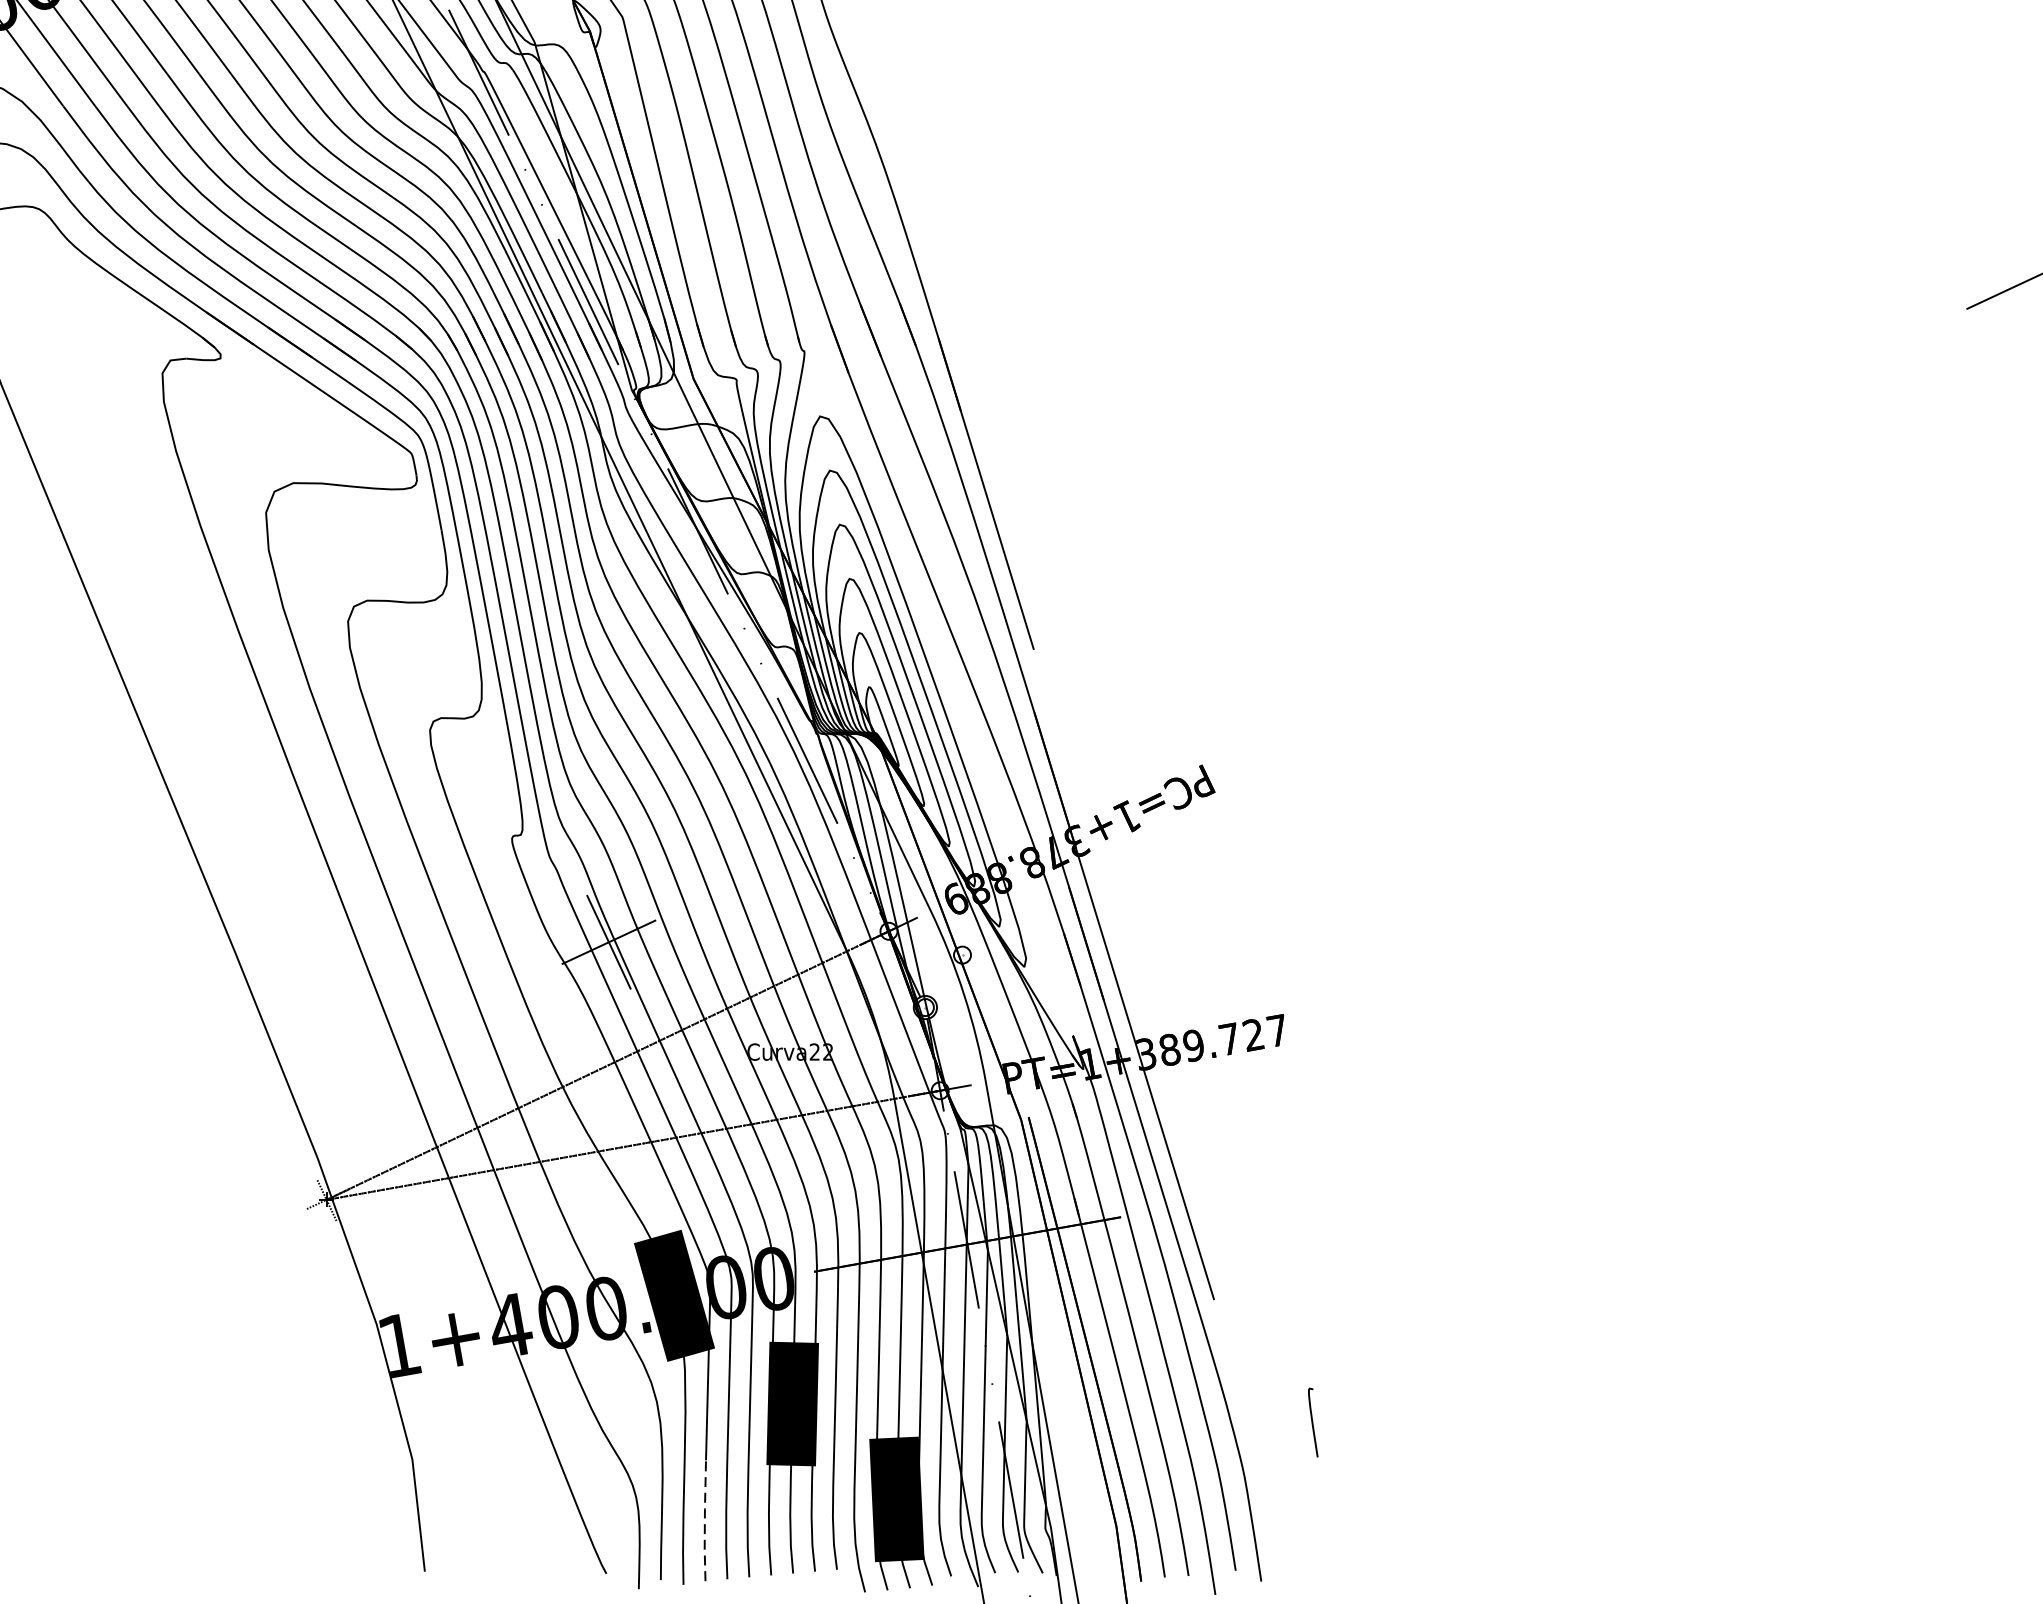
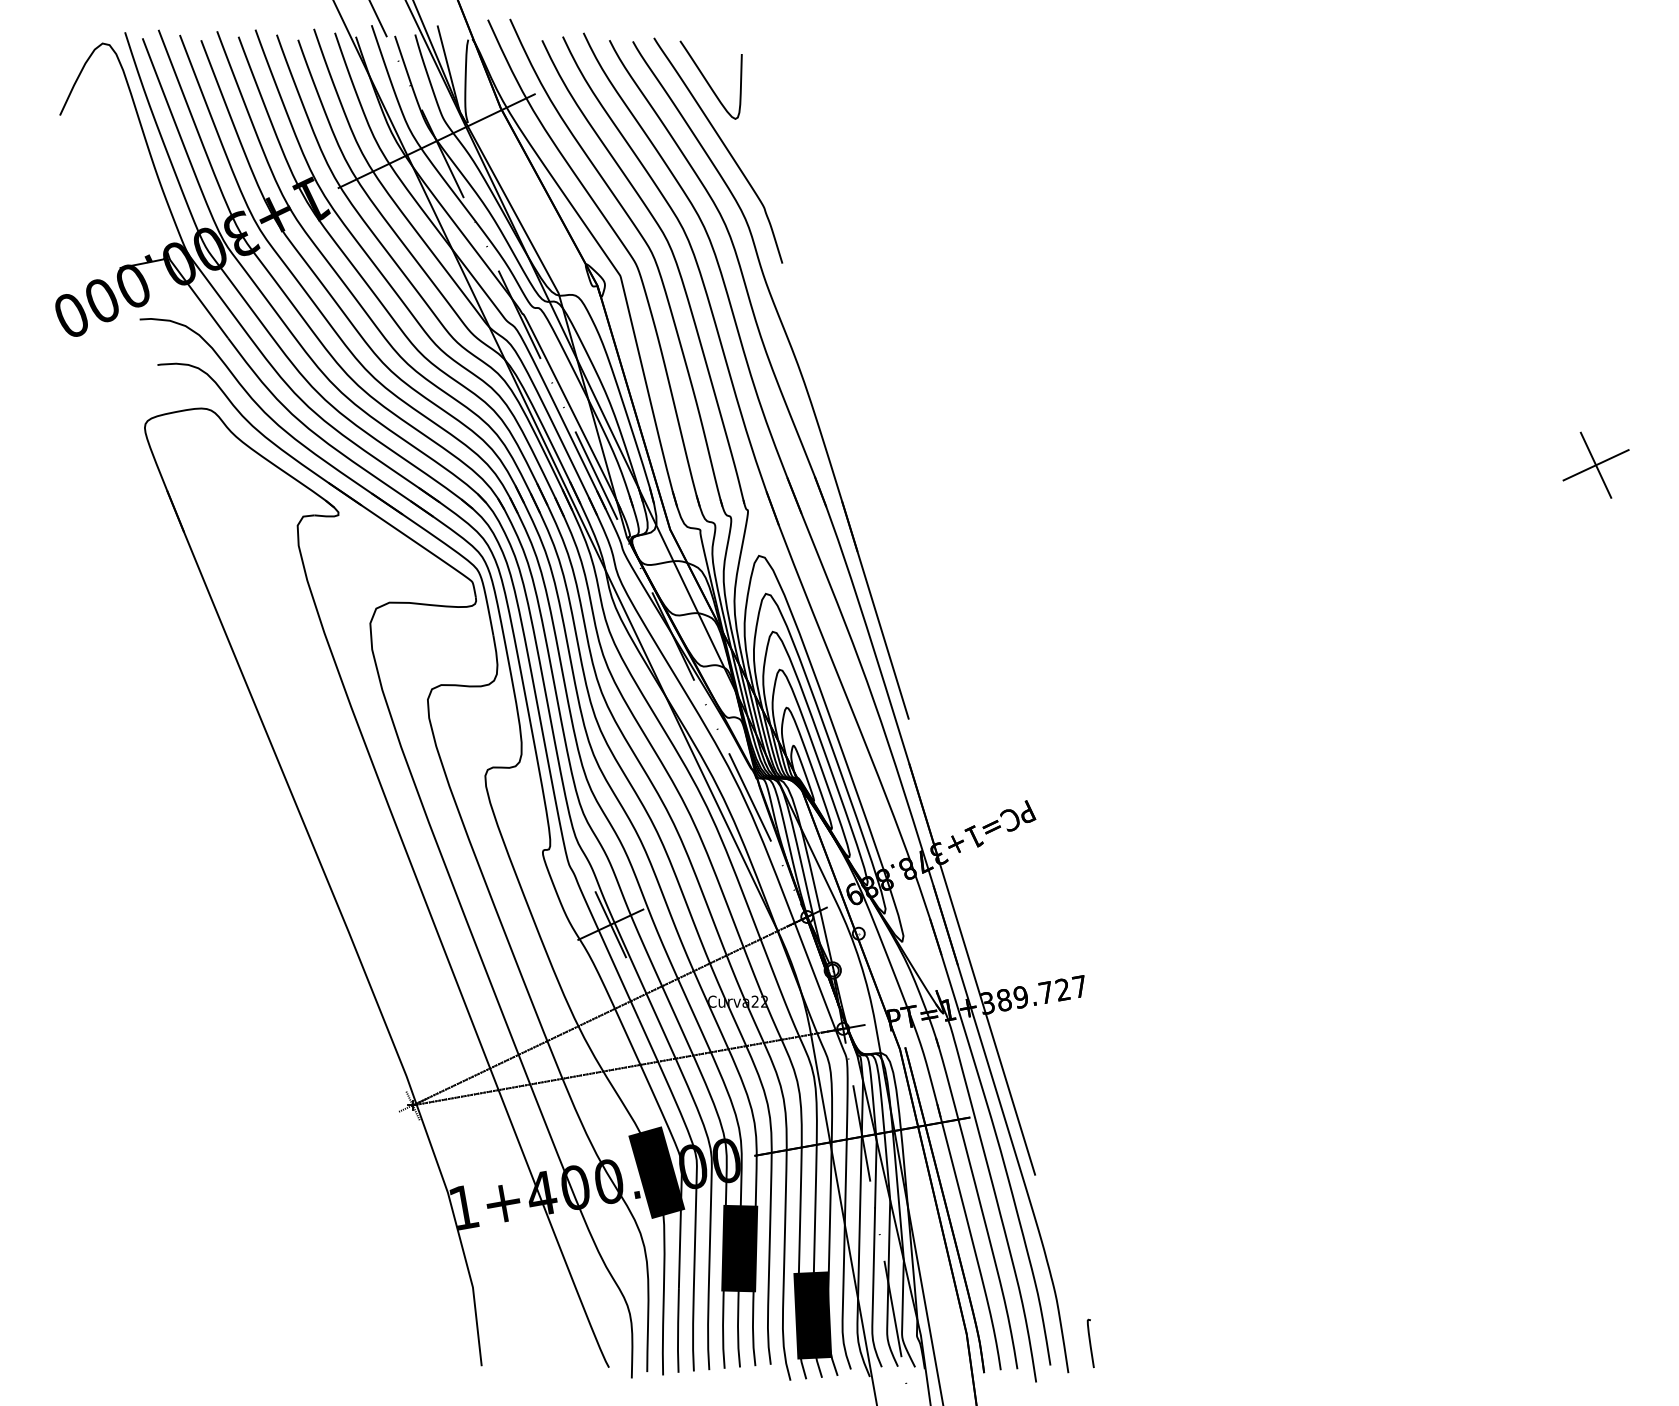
line: (2012, 286) -> (1595, 464), added
curve: (1312, 1422) -> (1090, 1343), moved
line: (705, 1520) -> (678, 1330), dashed -> solid

